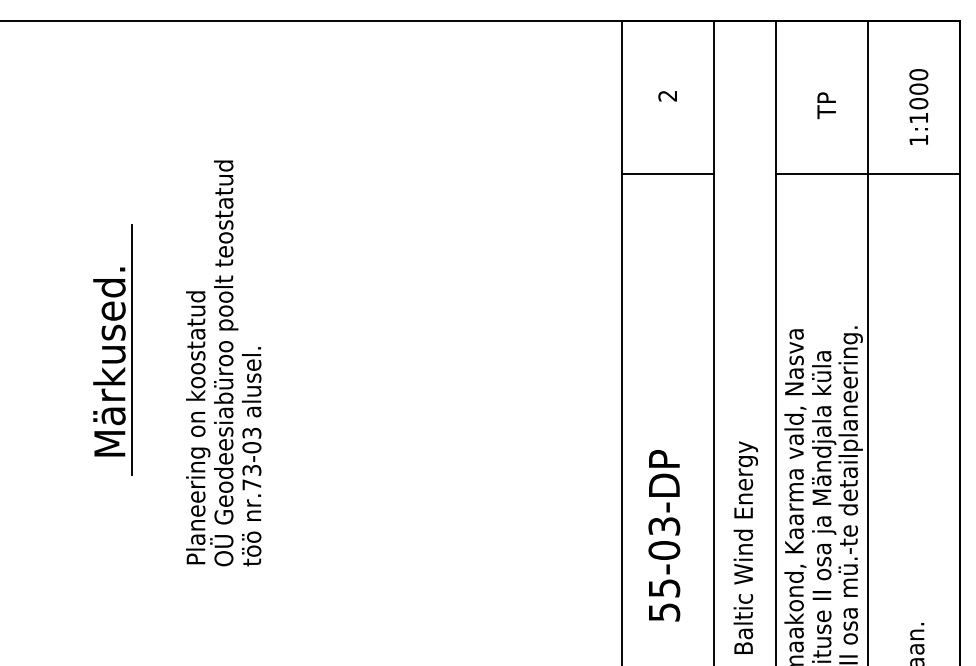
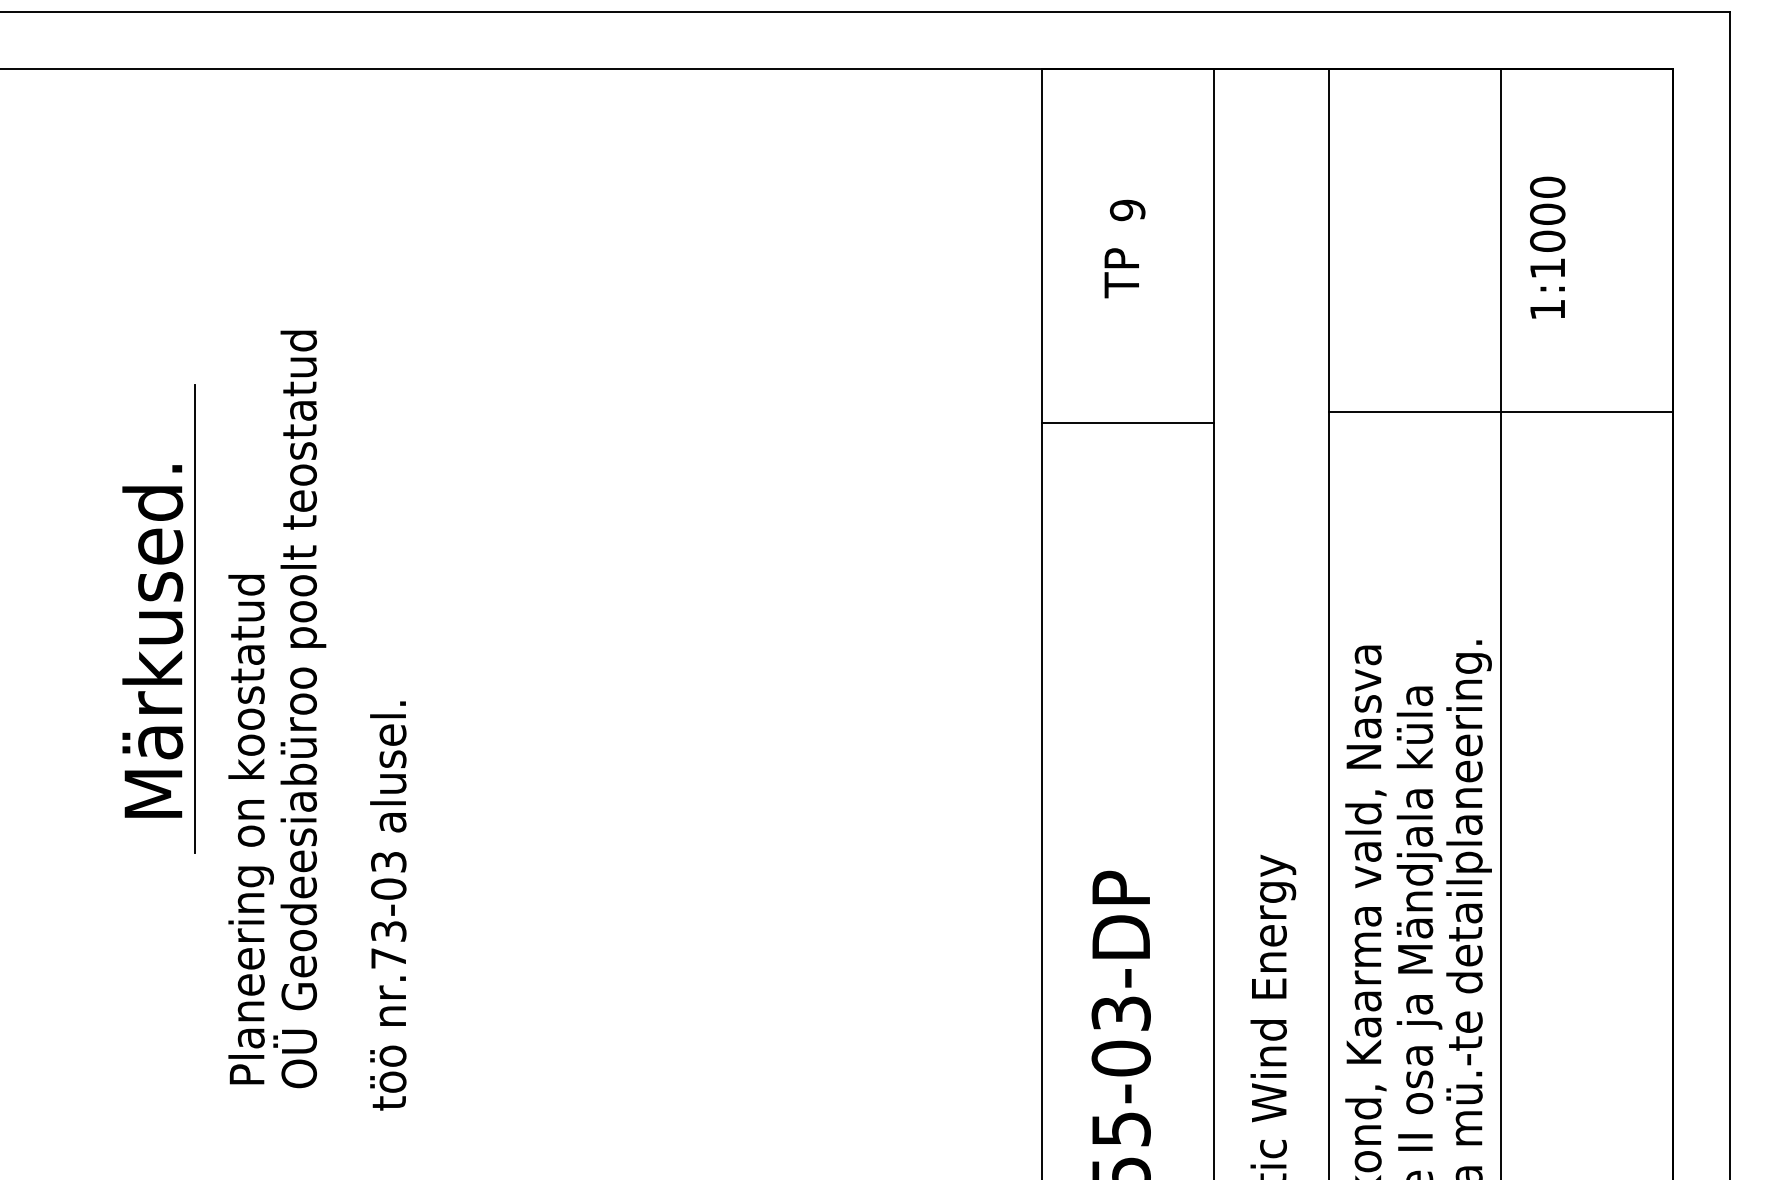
text: (667, 95) -> (1127, 209), 2 -> 9
text: (826, 105) -> (1121, 272), moved
text: (918, 106) -> (1547, 246), moved
line: (668, 174) -> (1128, 423), moved
line: (867, 174) -> (1500, 412), moved
part: (112, 349) -> (158, 618), moved
text: (251, 456) -> (387, 905), moved

